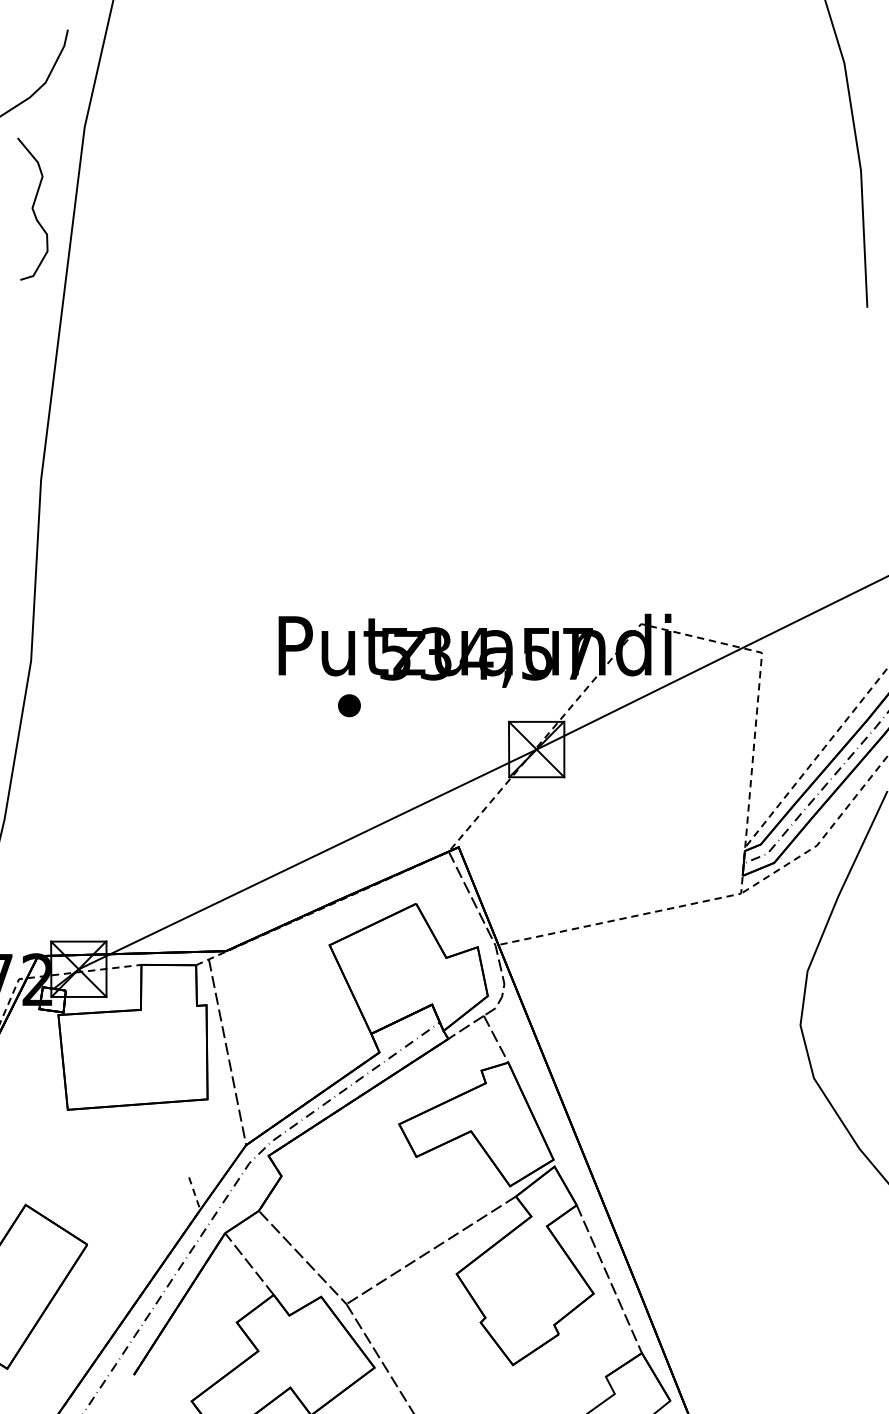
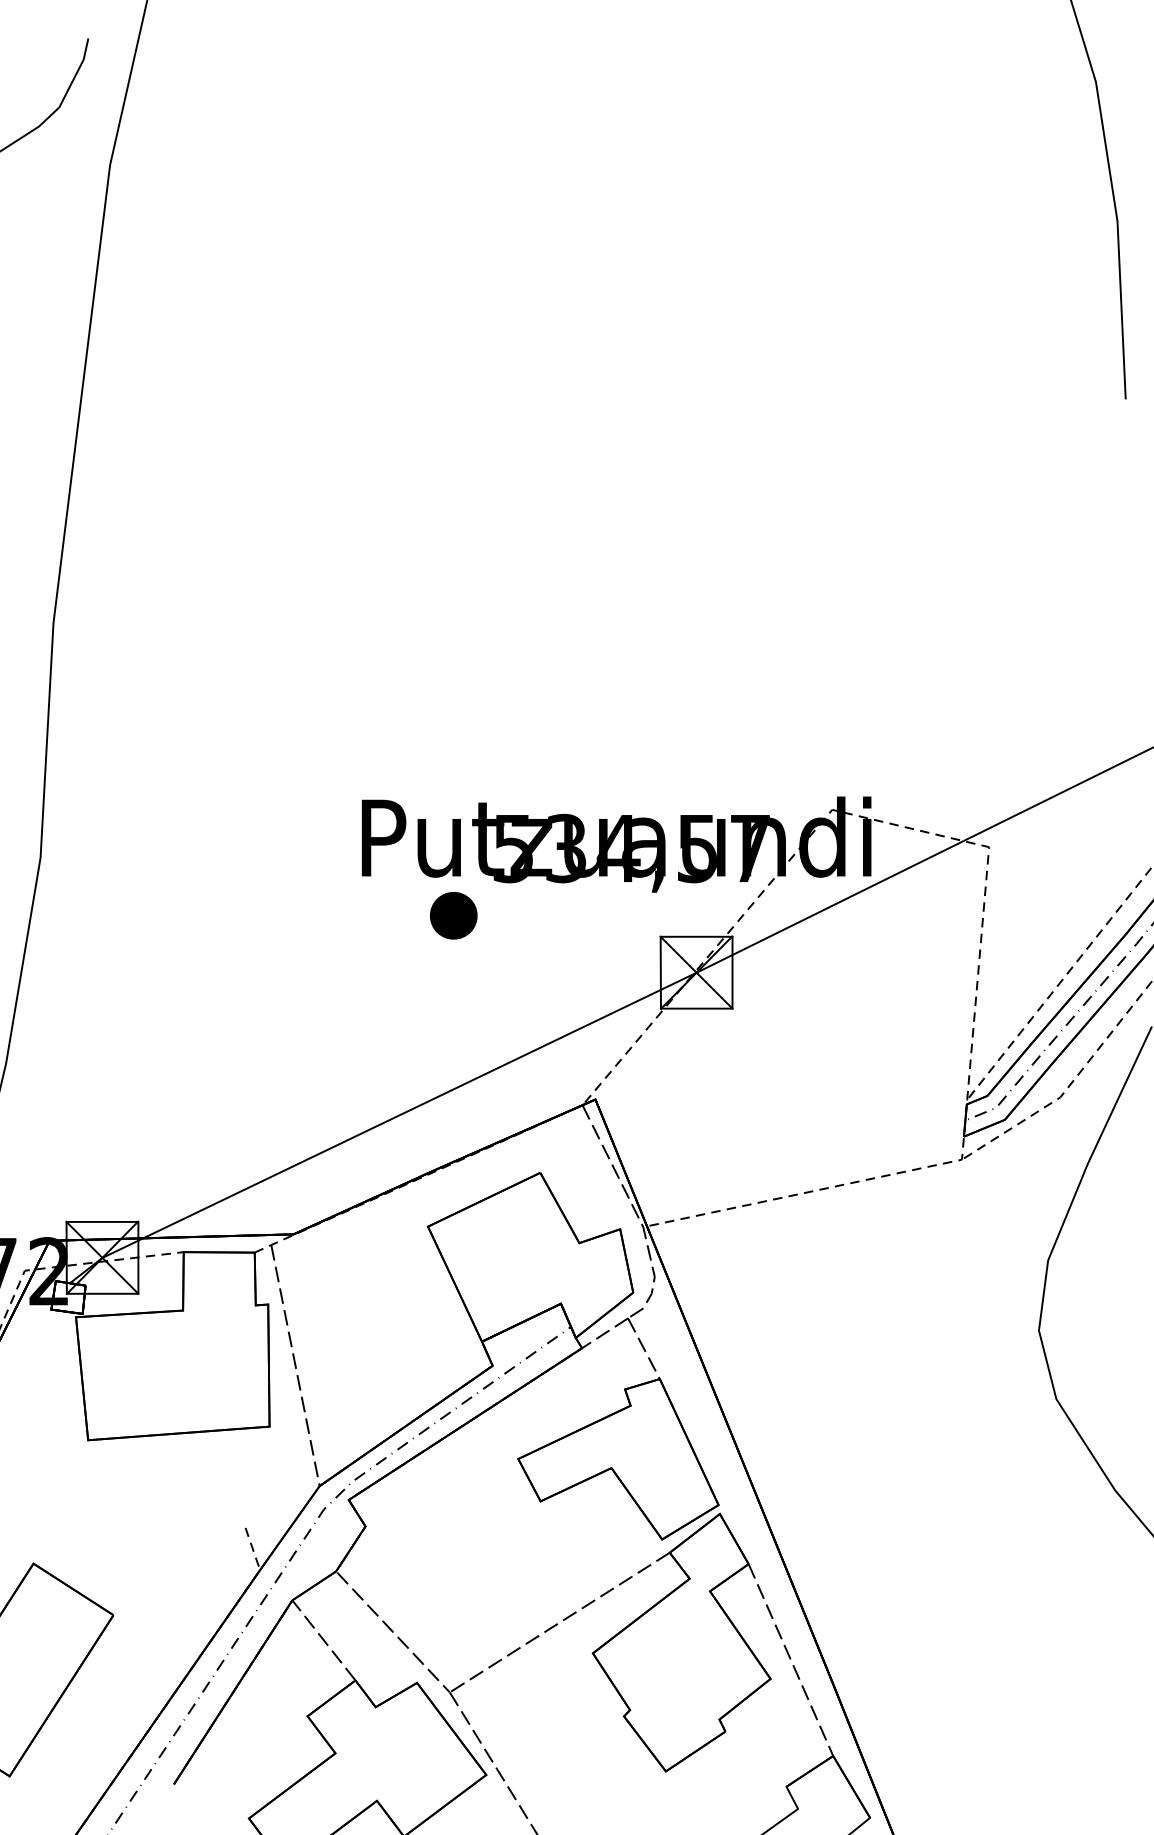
curve: (32, 209) -> (42, 271), removed
part: (349, 705) -> (453, 915), size x1.6

